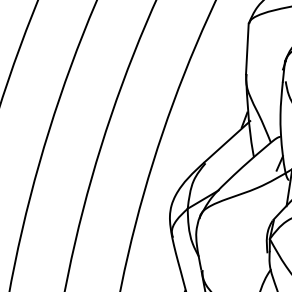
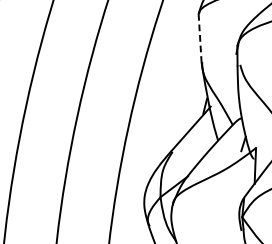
line: (247, 49) -> (200, 38), solid -> dashed

